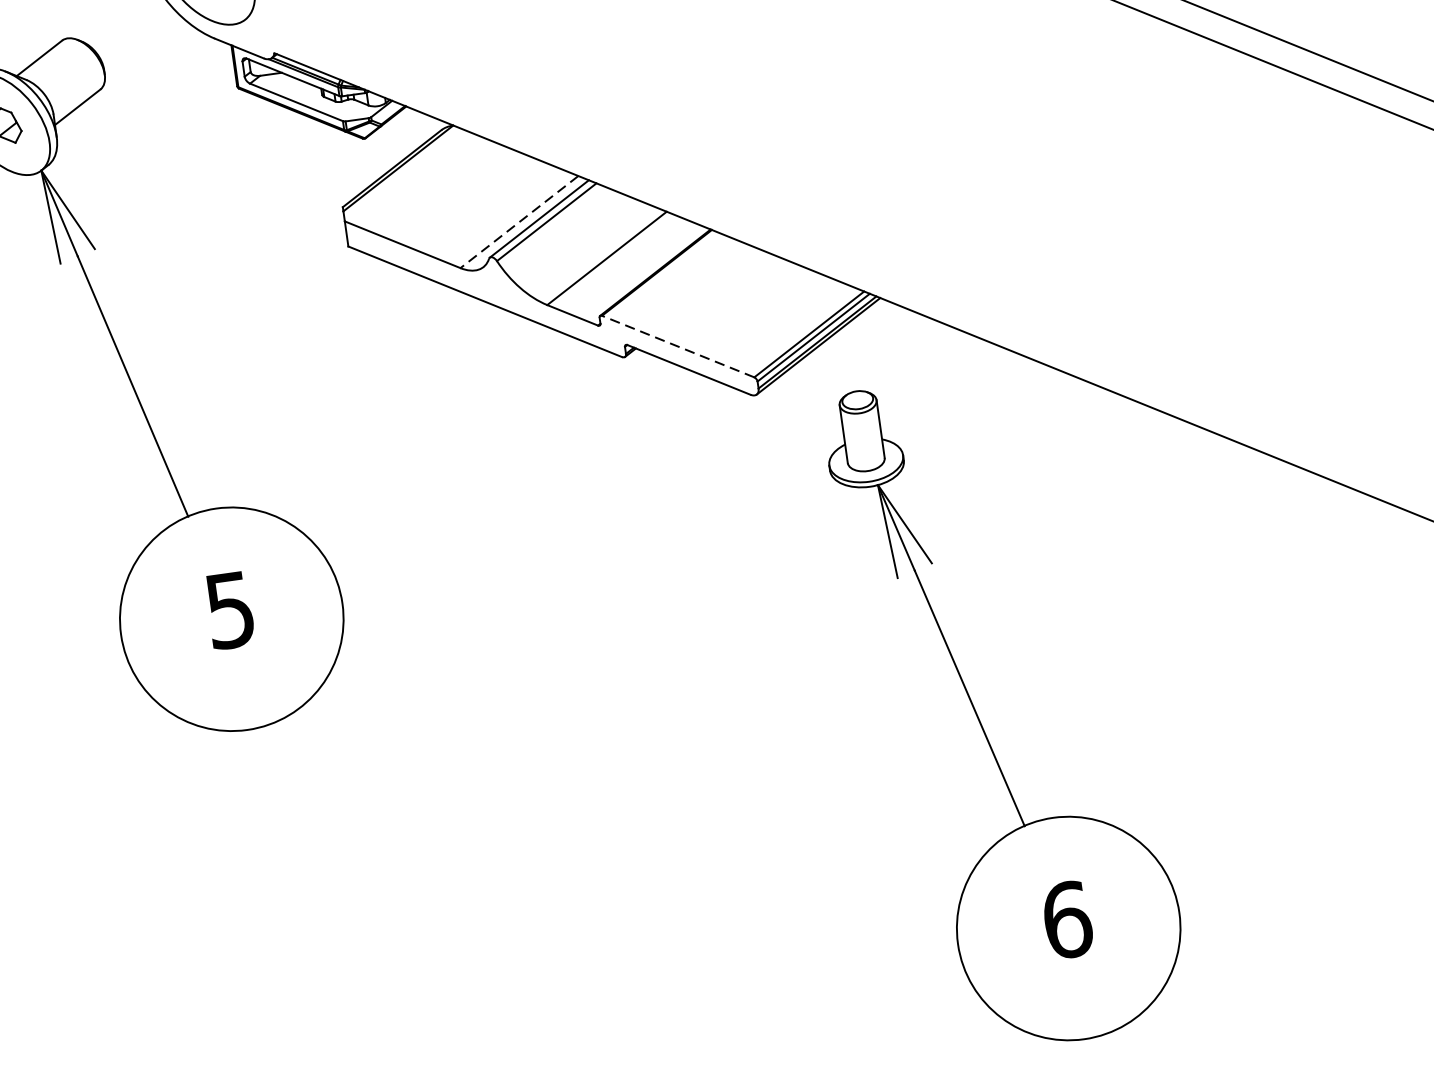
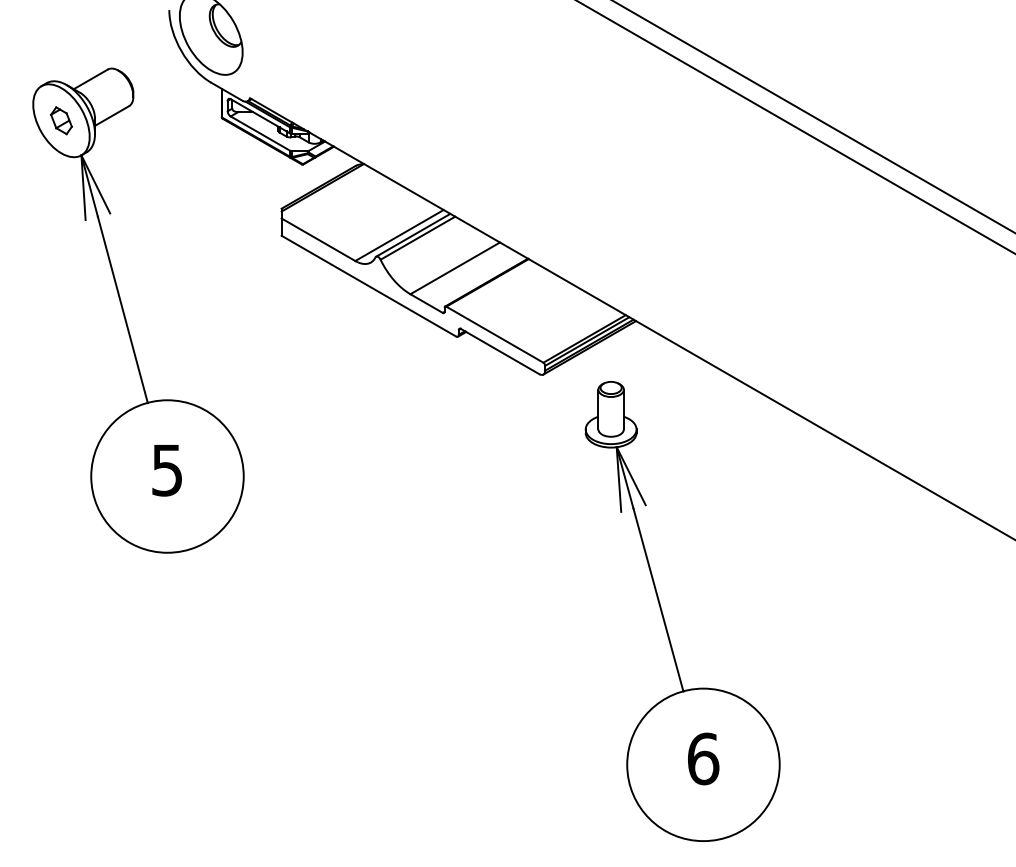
line: (519, 222) -> (399, 235), dashed -> solid
line: (677, 346) -> (494, 334), dashed -> solid

